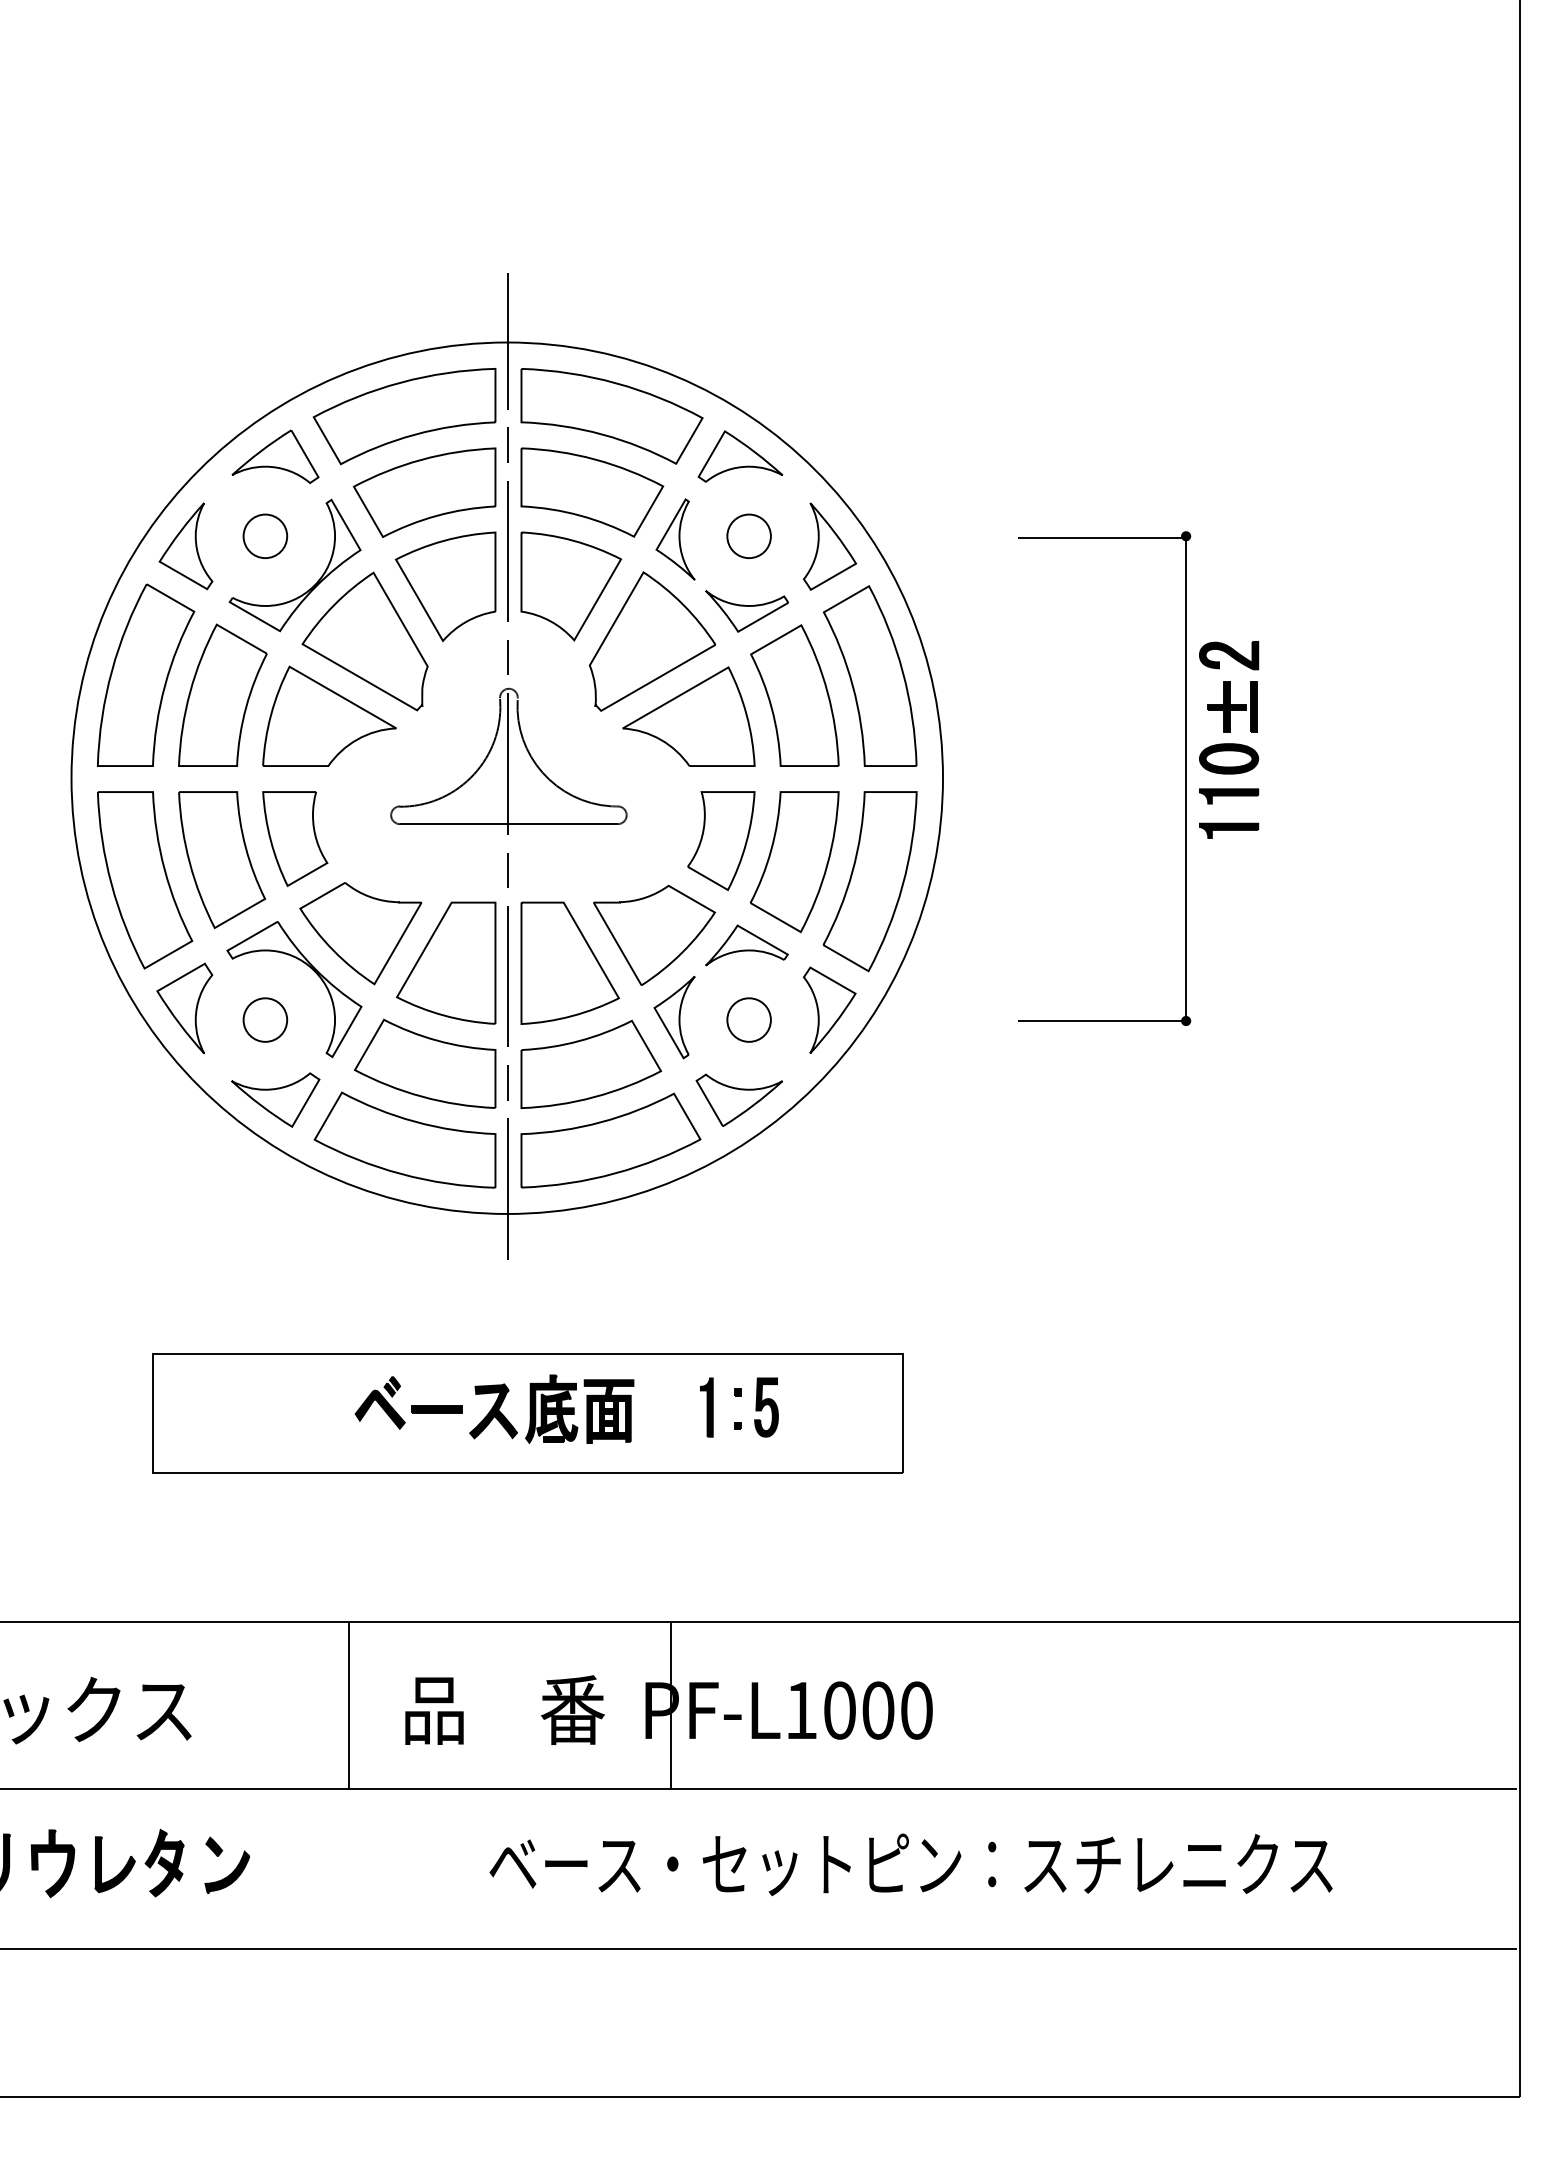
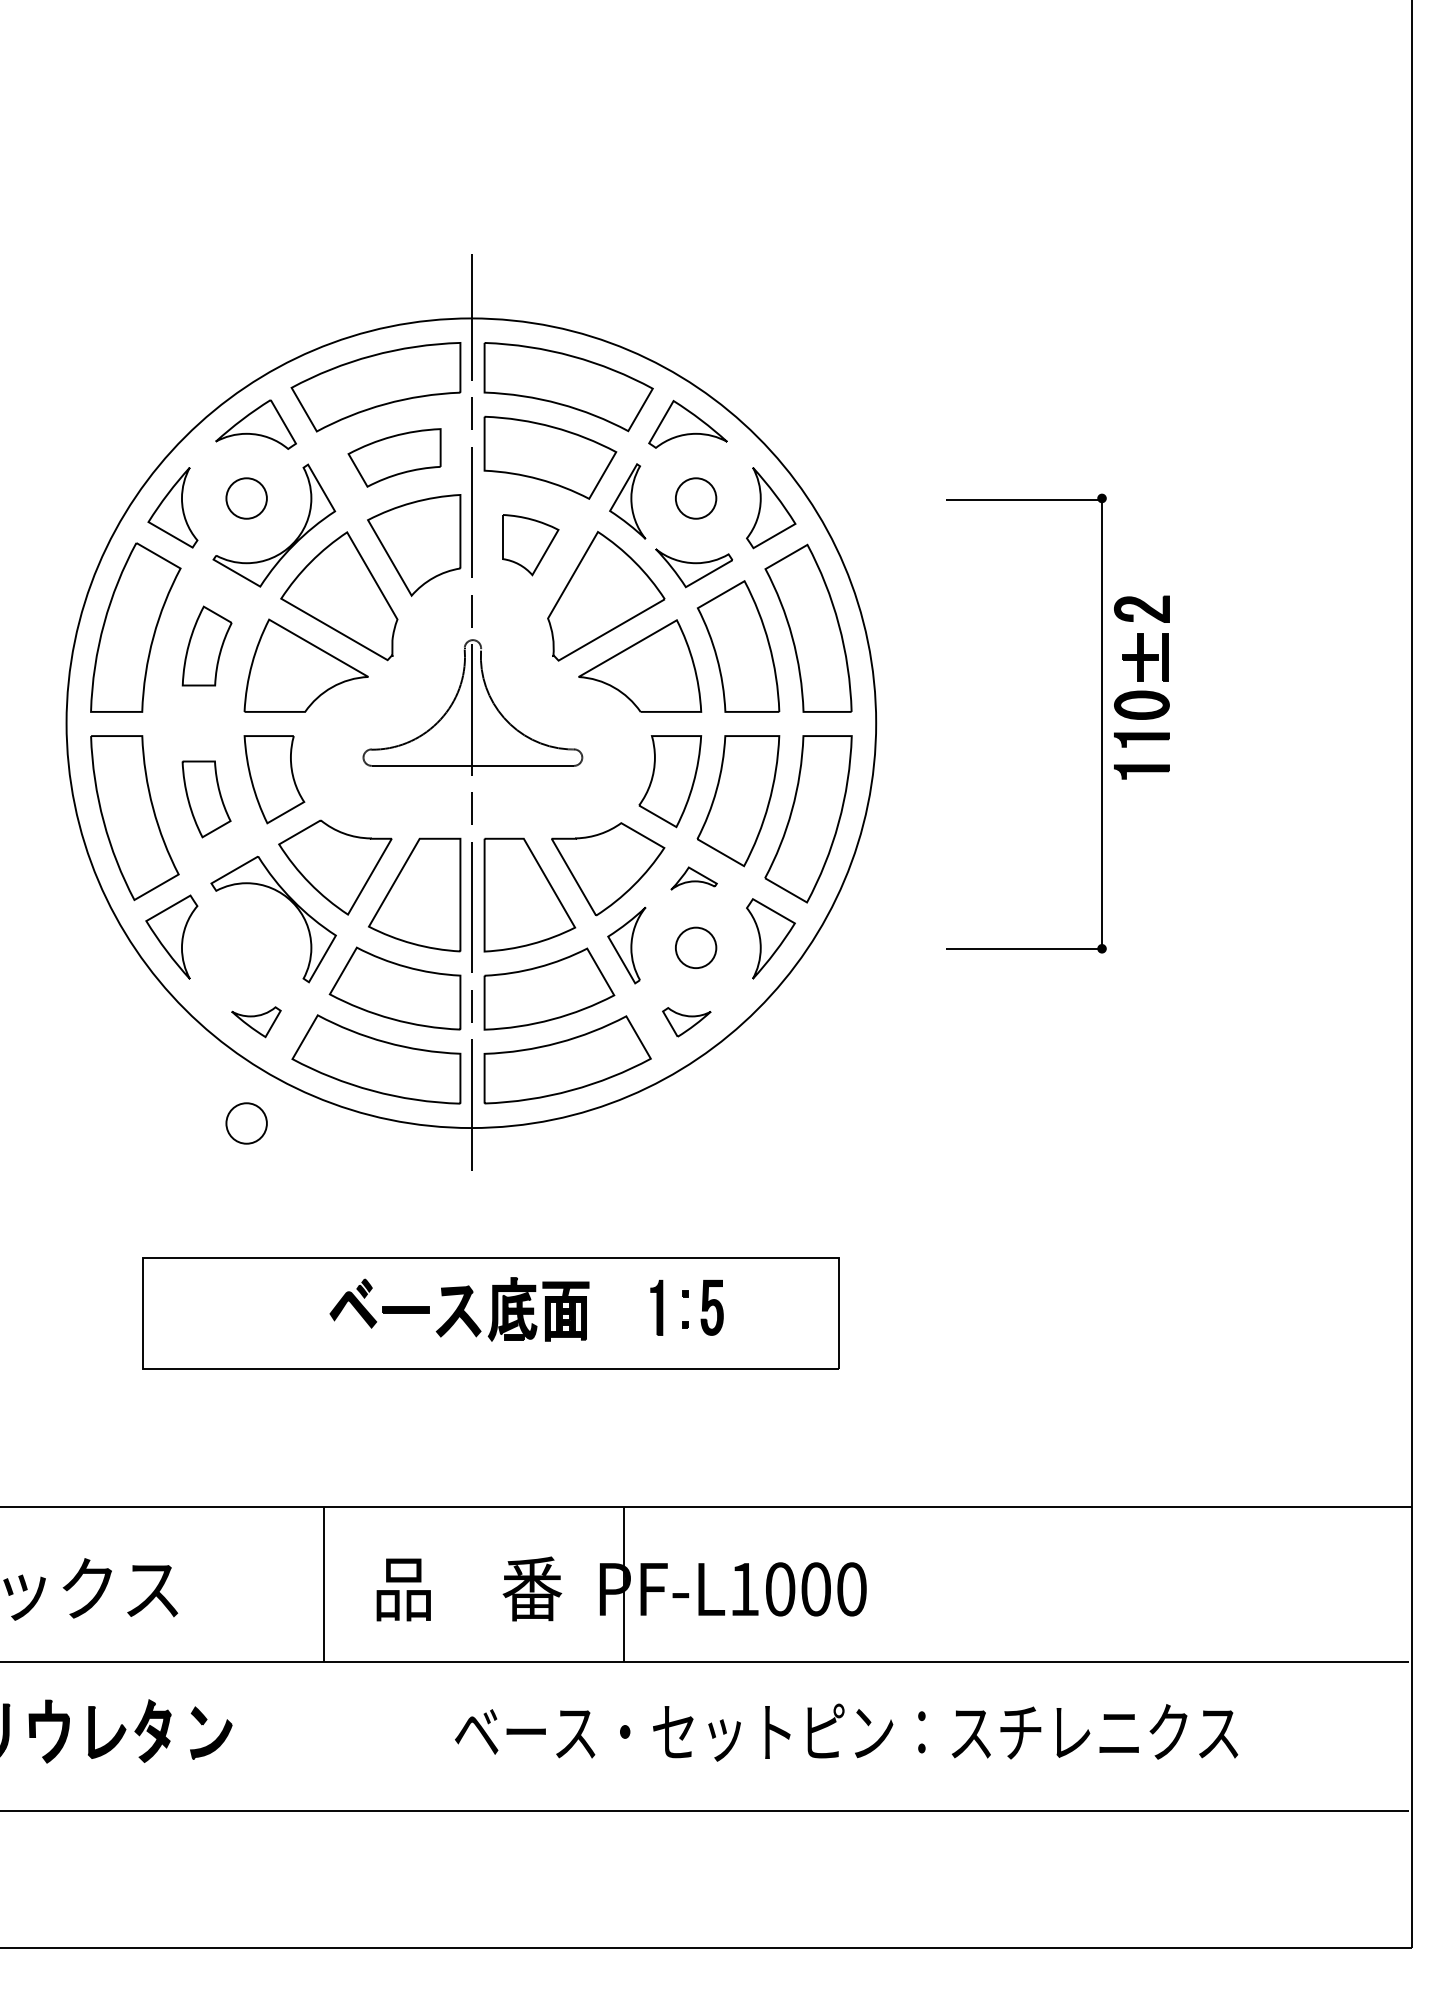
part: (424, 492) -> (394, 457), size x0.7
part: (570, 586) -> (530, 545), size x0.6
part: (222, 694) -> (206, 645), size x0.6
part: (222, 860) -> (206, 799), size x0.6
part: (746, 945) -> (693, 878), size x0.6
part: (265, 1019) -> (246, 1122), moved
part: (275, 1099) -> (256, 1021), size x0.6
part: (738, 1099) -> (686, 1021), size x0.6

